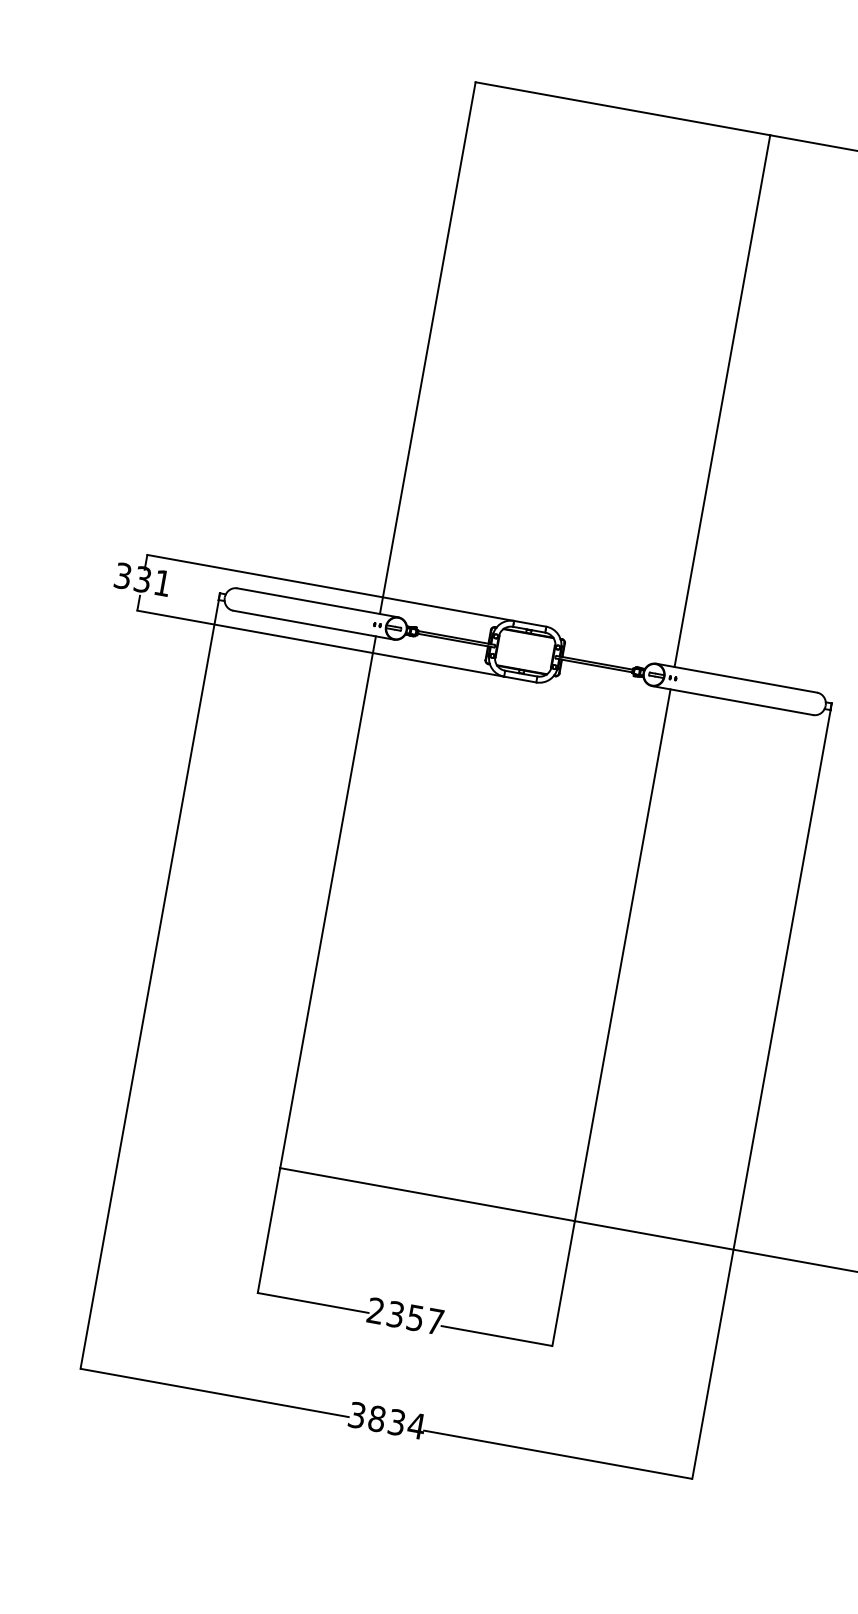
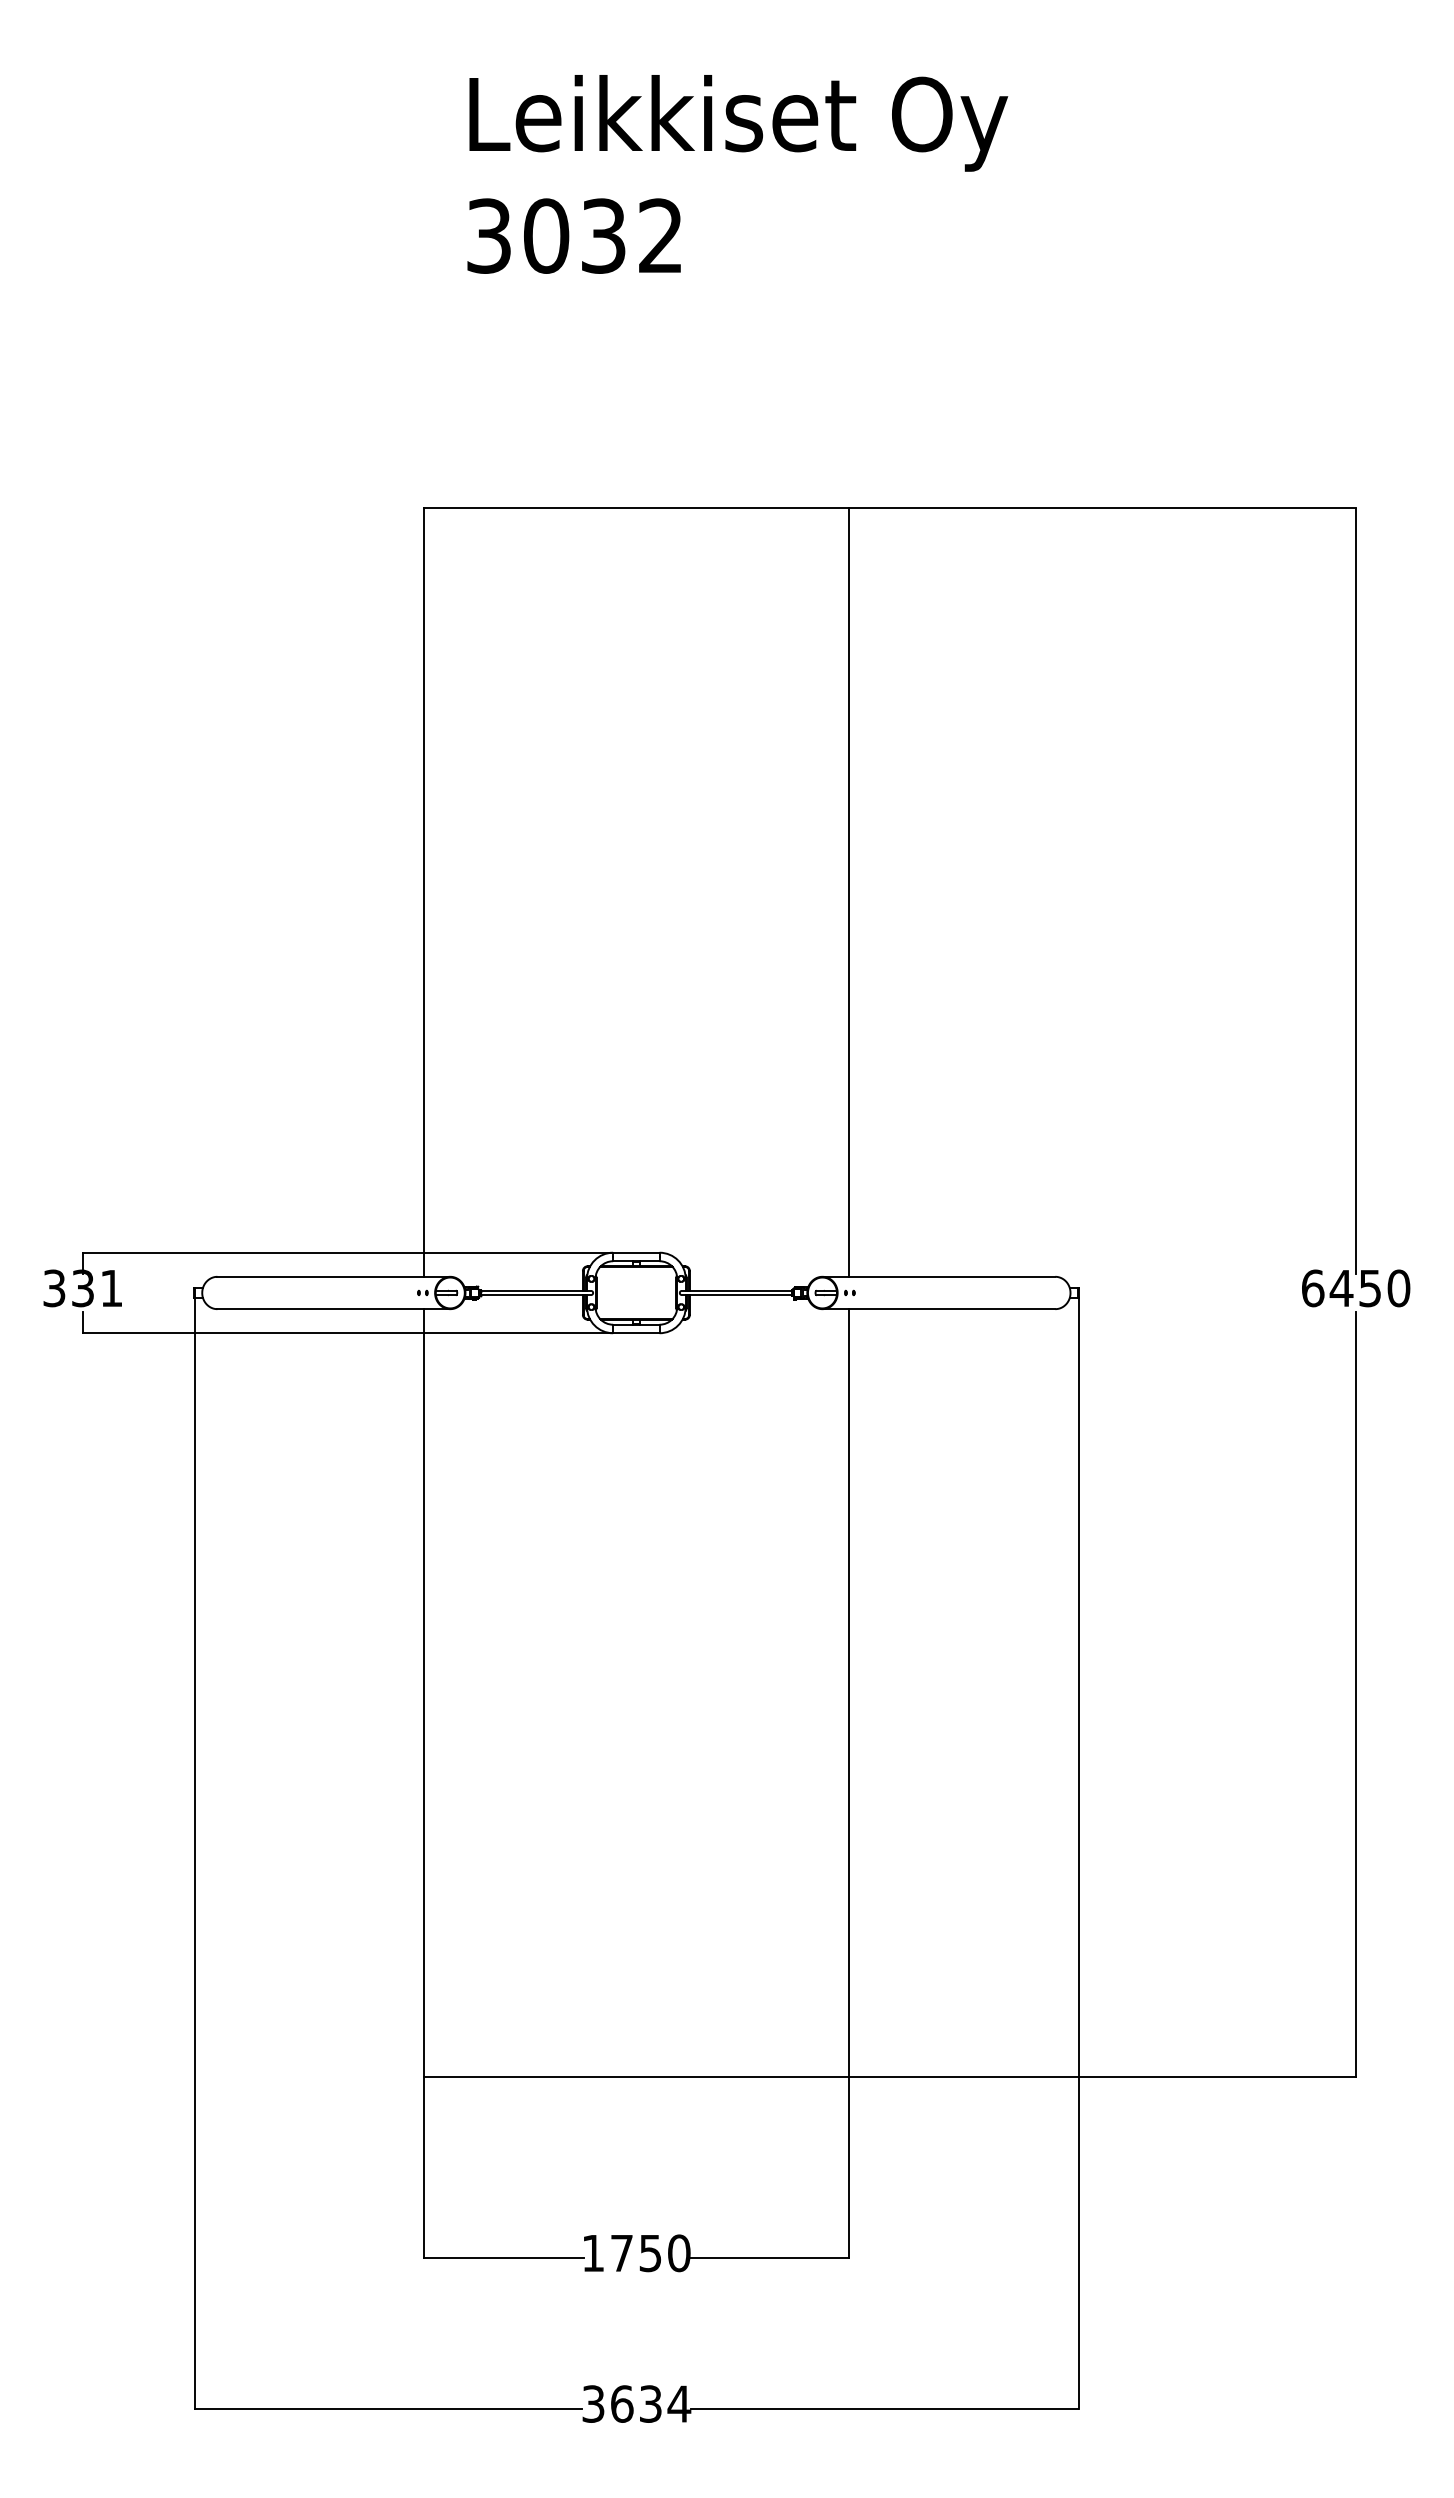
text: (405, 1316) -> (636, 2253), 2357 -> 1750
text: (377, 1418) -> (622, 2403), 3834 -> 3634

